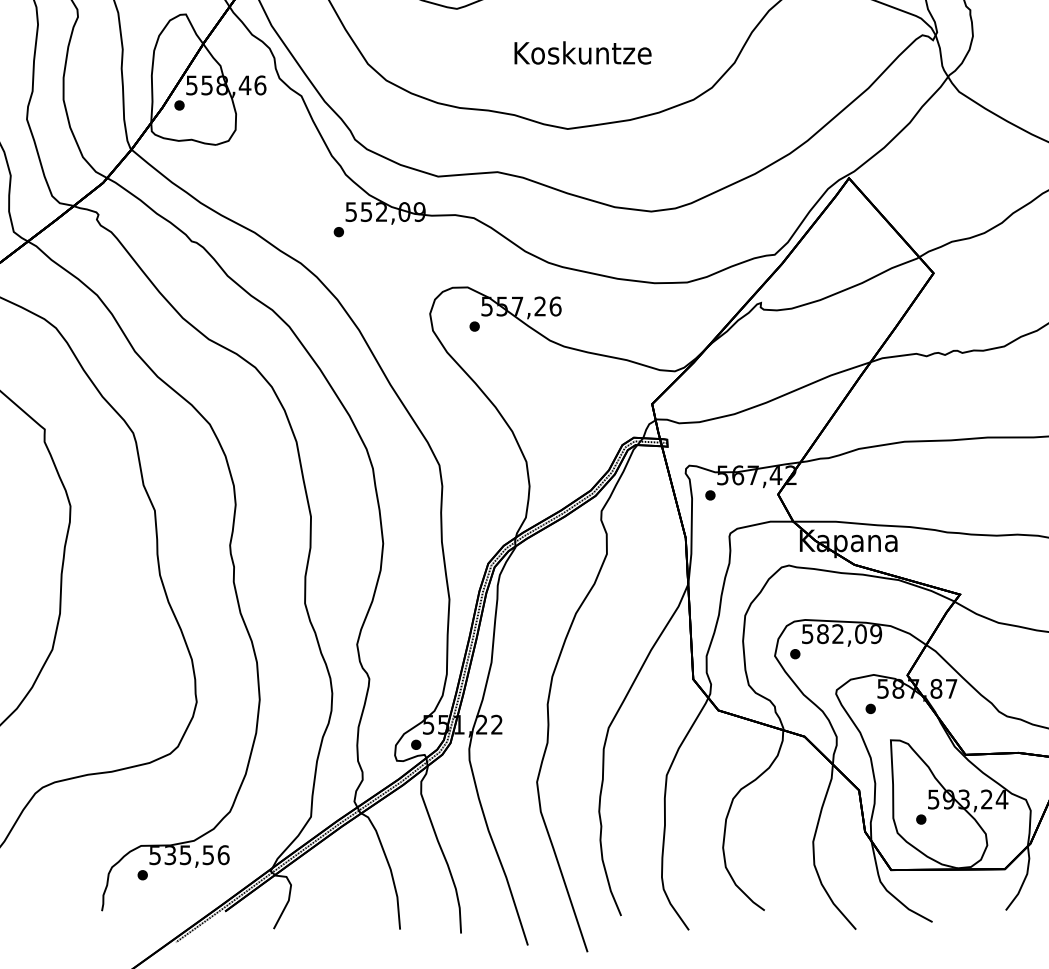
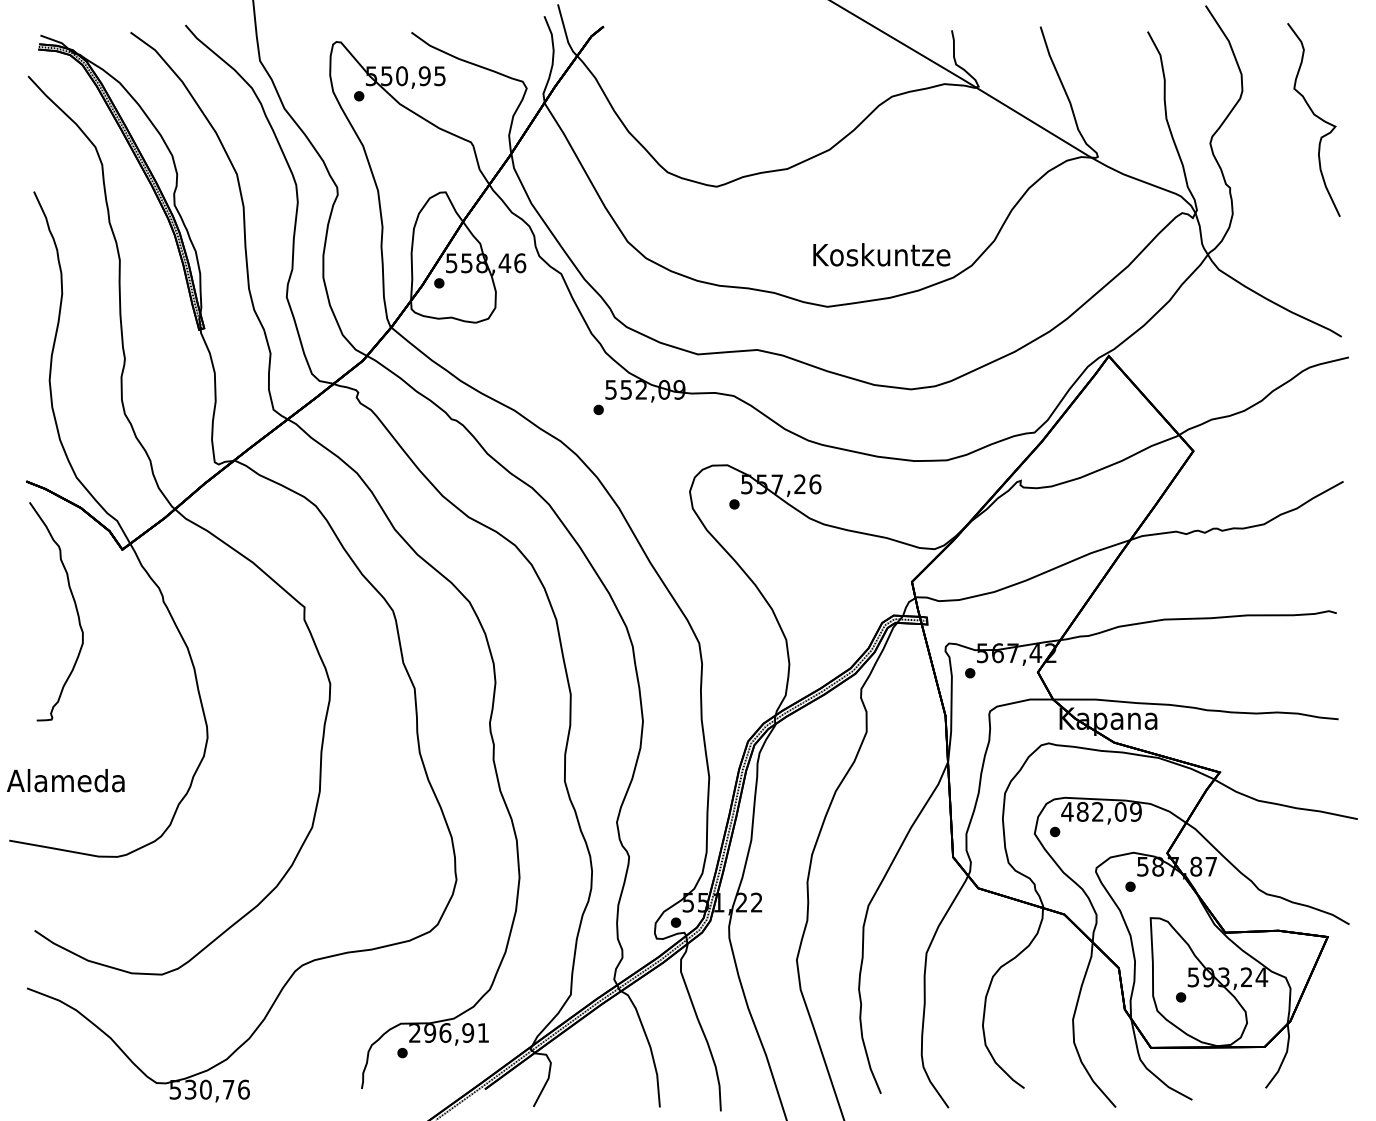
text: (582, 52) -> (881, 254), moved
text: (807, 633) -> (1067, 811), 582,09 -> 482,09
text: (189, 854) -> (449, 1032), 535,56 -> 296,91

